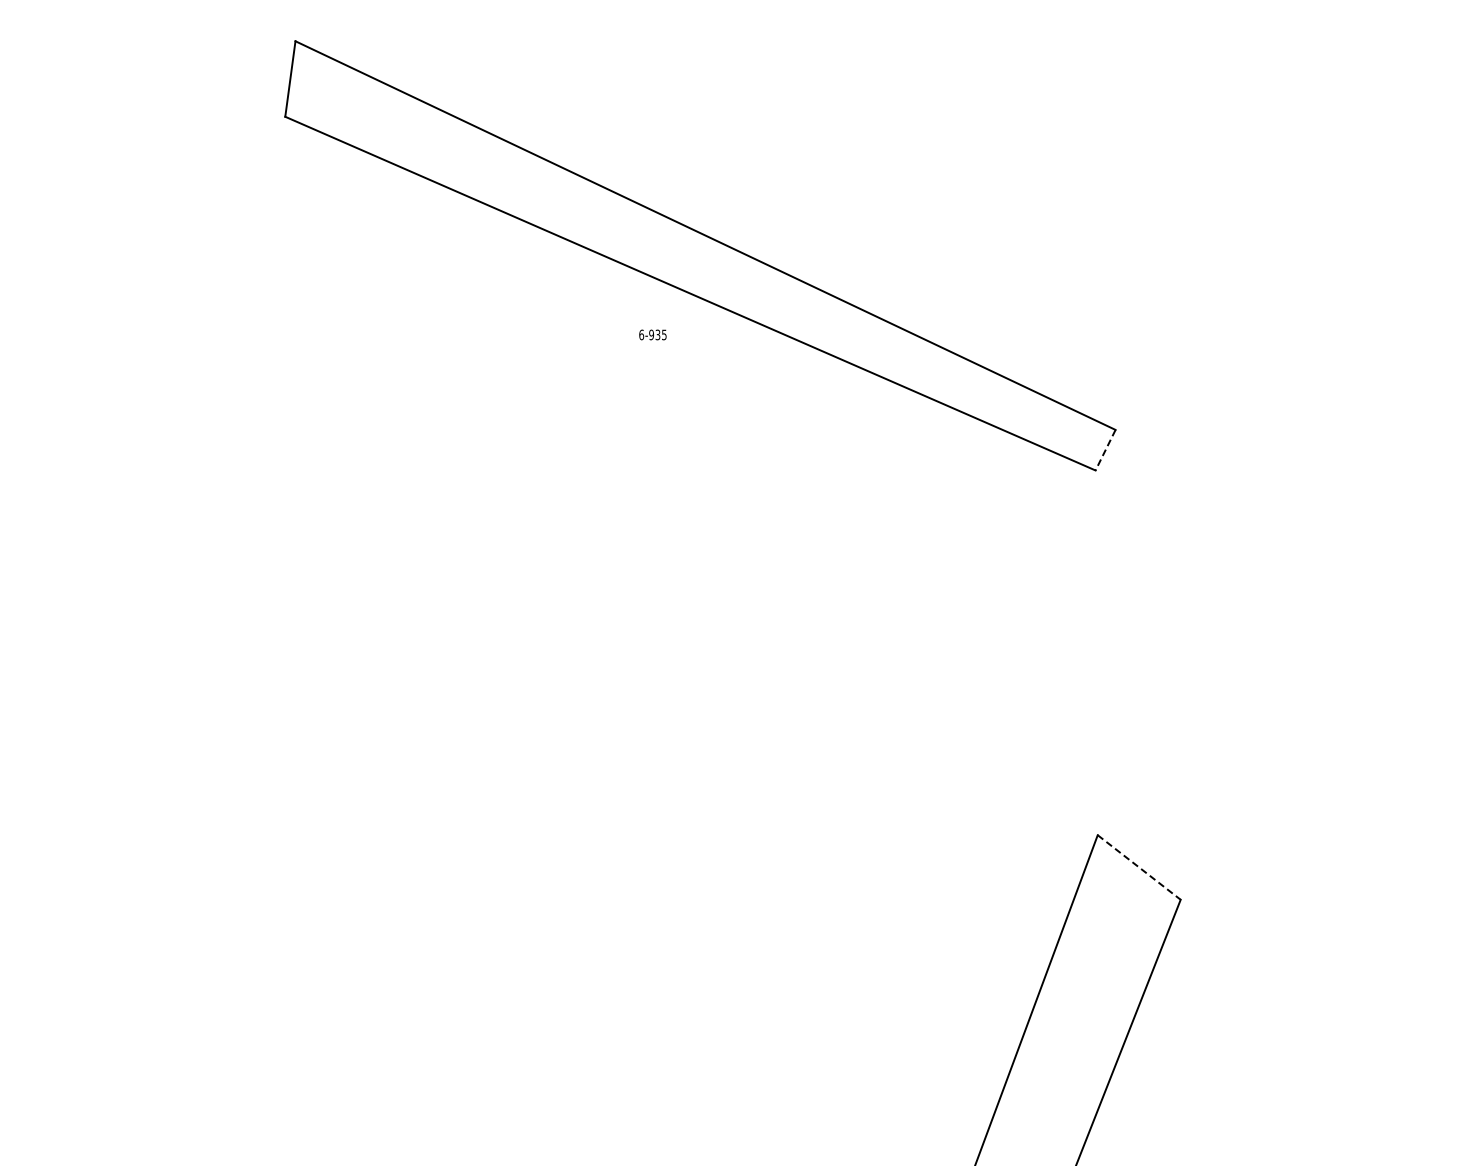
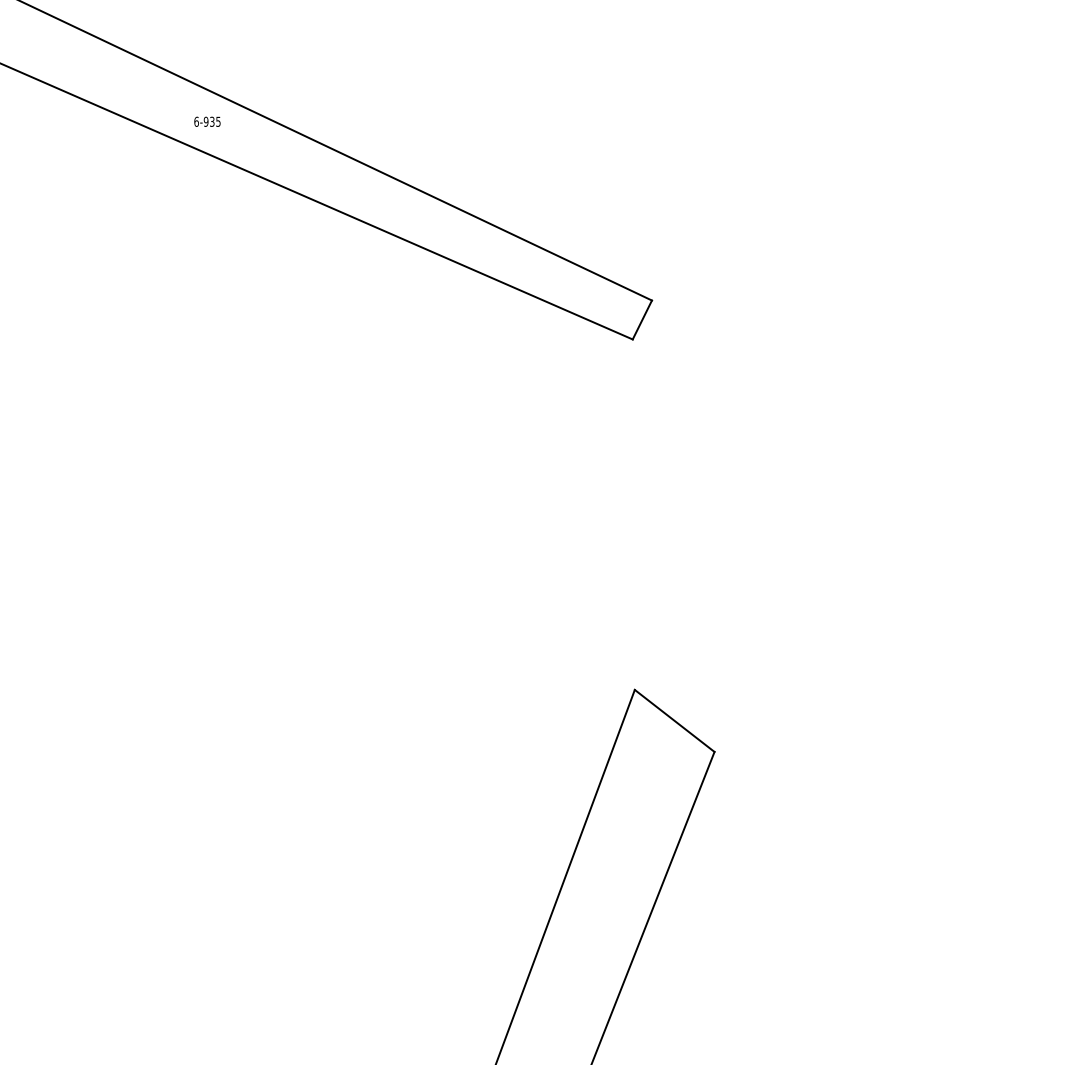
text: (652, 334) -> (207, 121), moved
line: (1105, 450) -> (642, 320), dashed -> solid
line: (1139, 867) -> (674, 720), dashed -> solid

